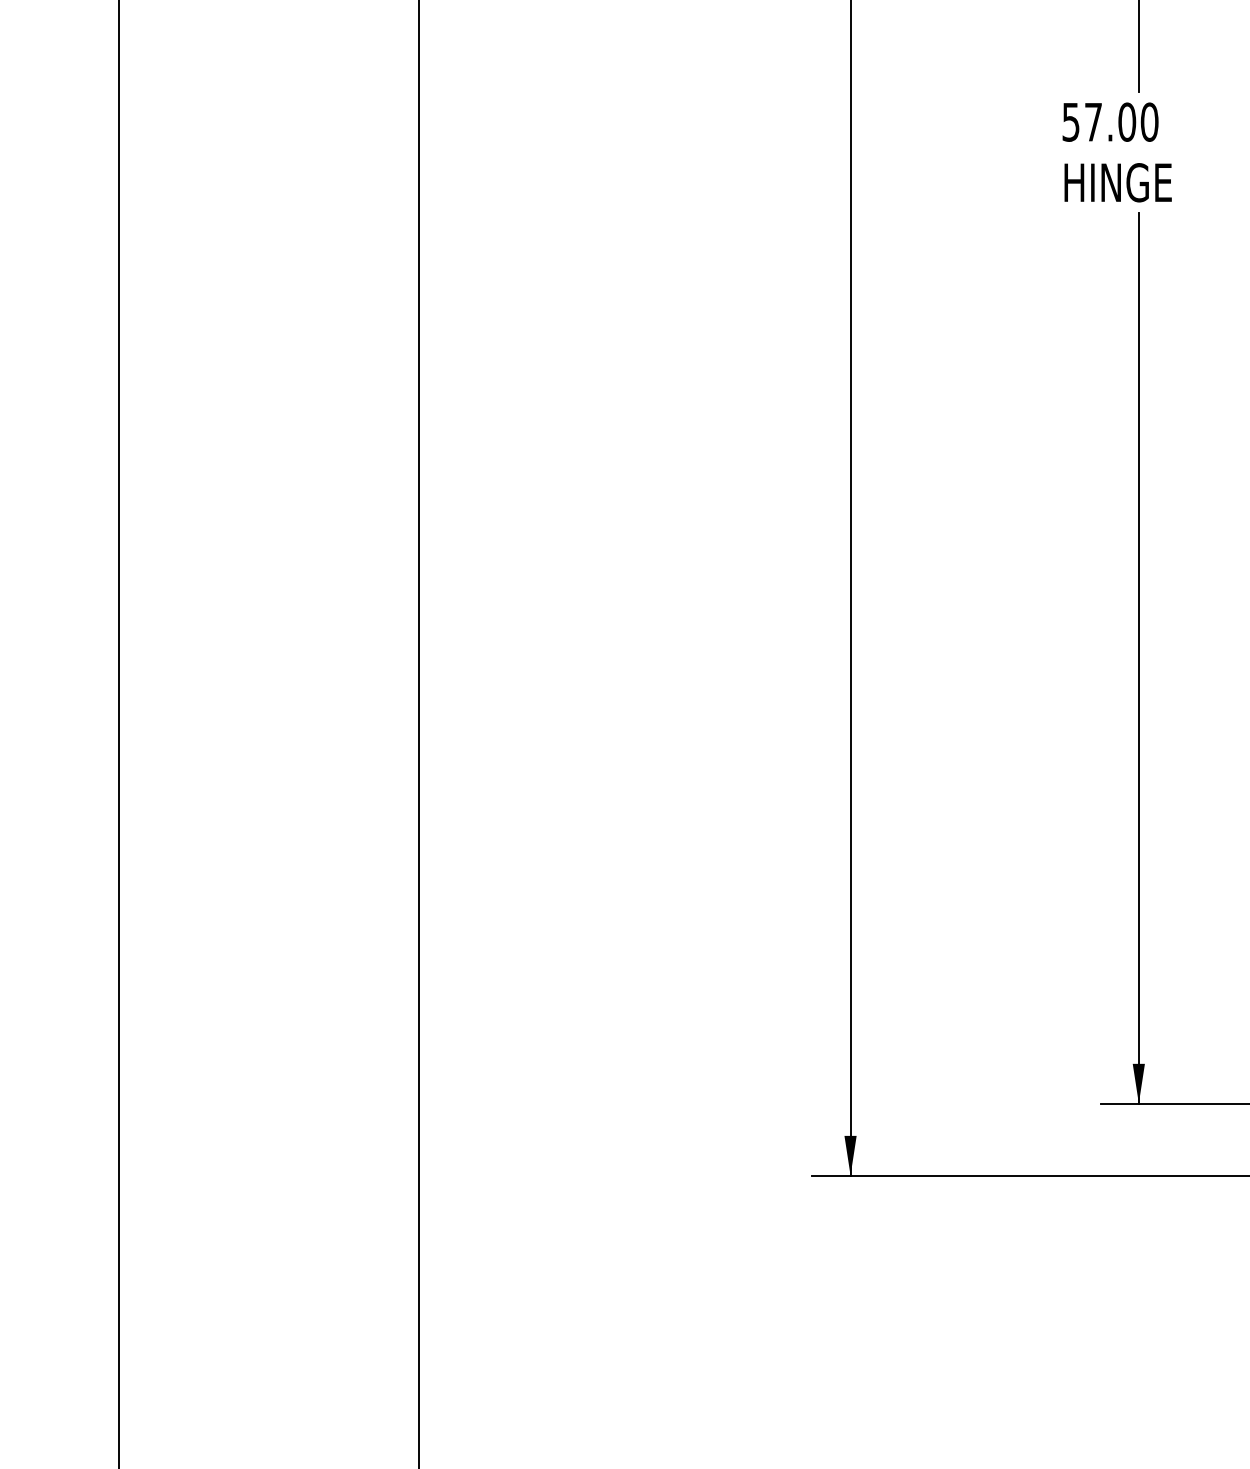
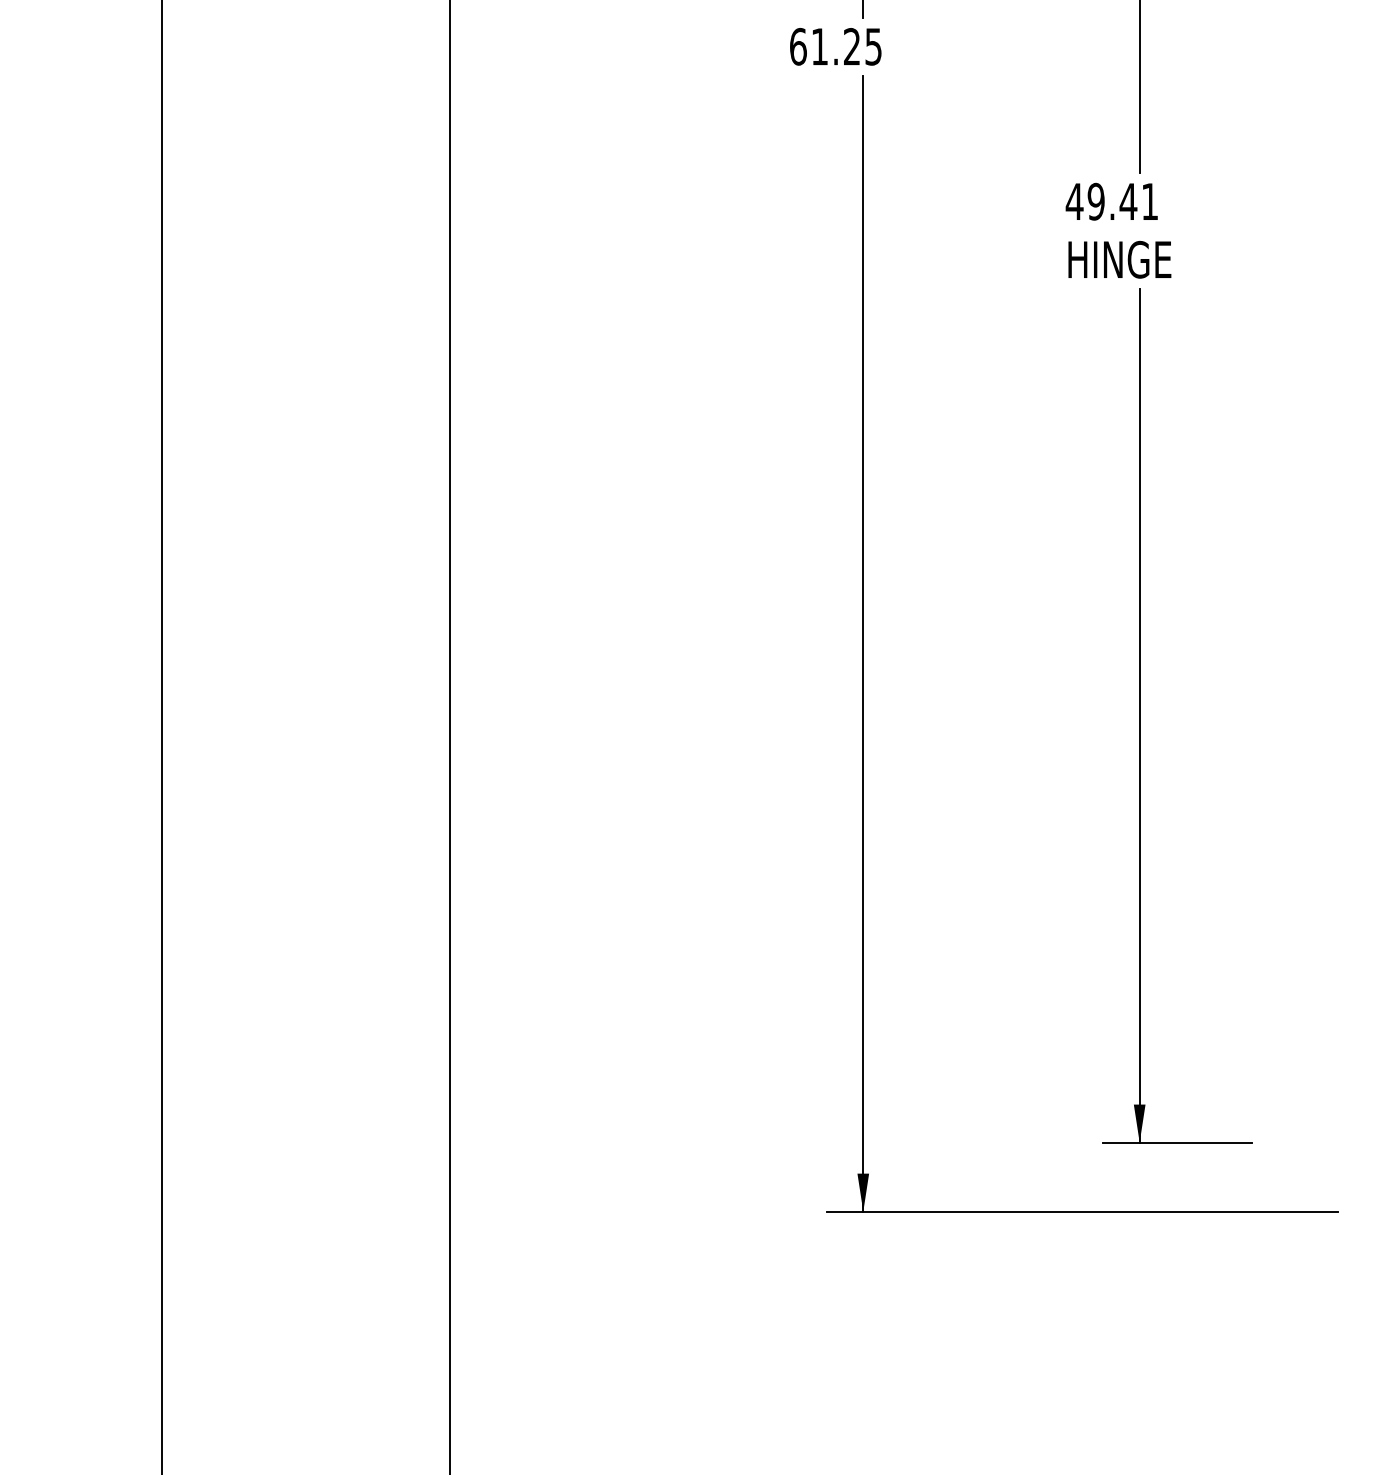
text: (1109, 121) -> (1111, 201), 57.00 -> 49.41

